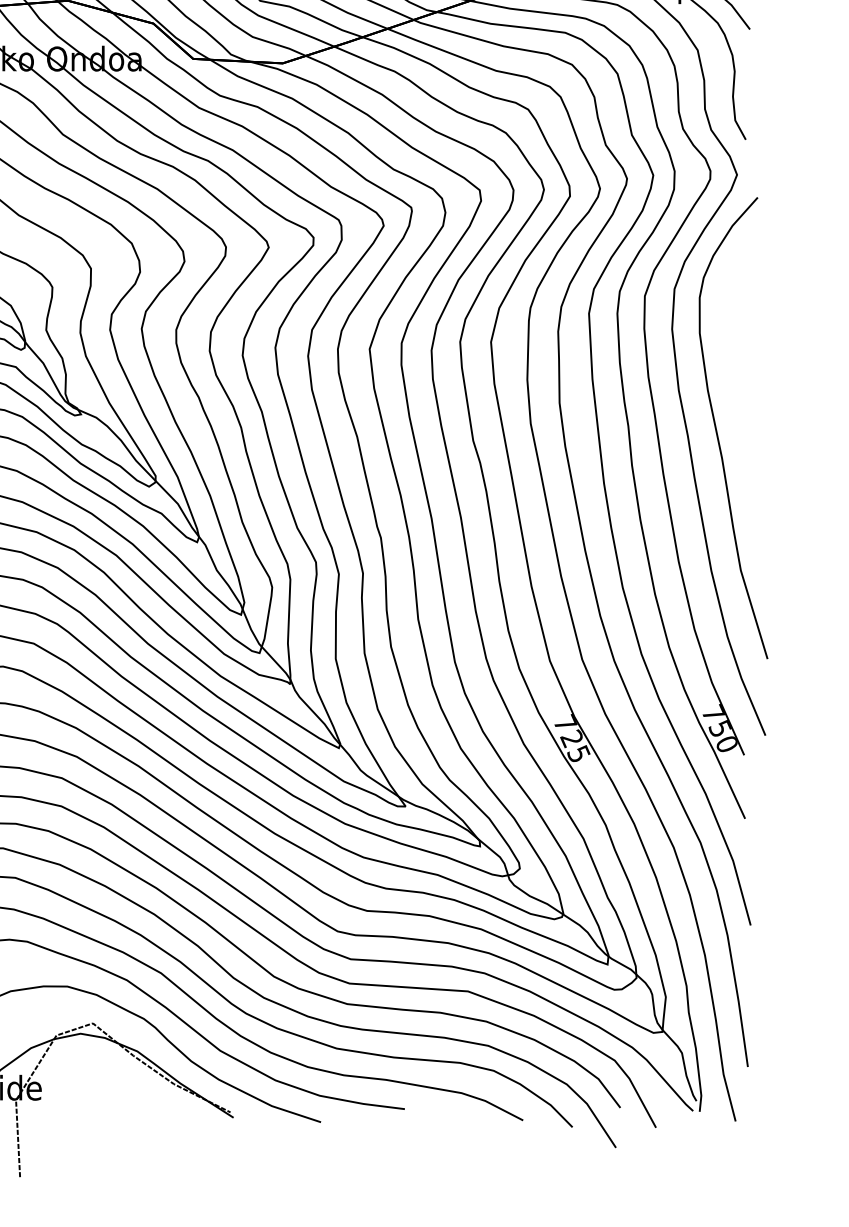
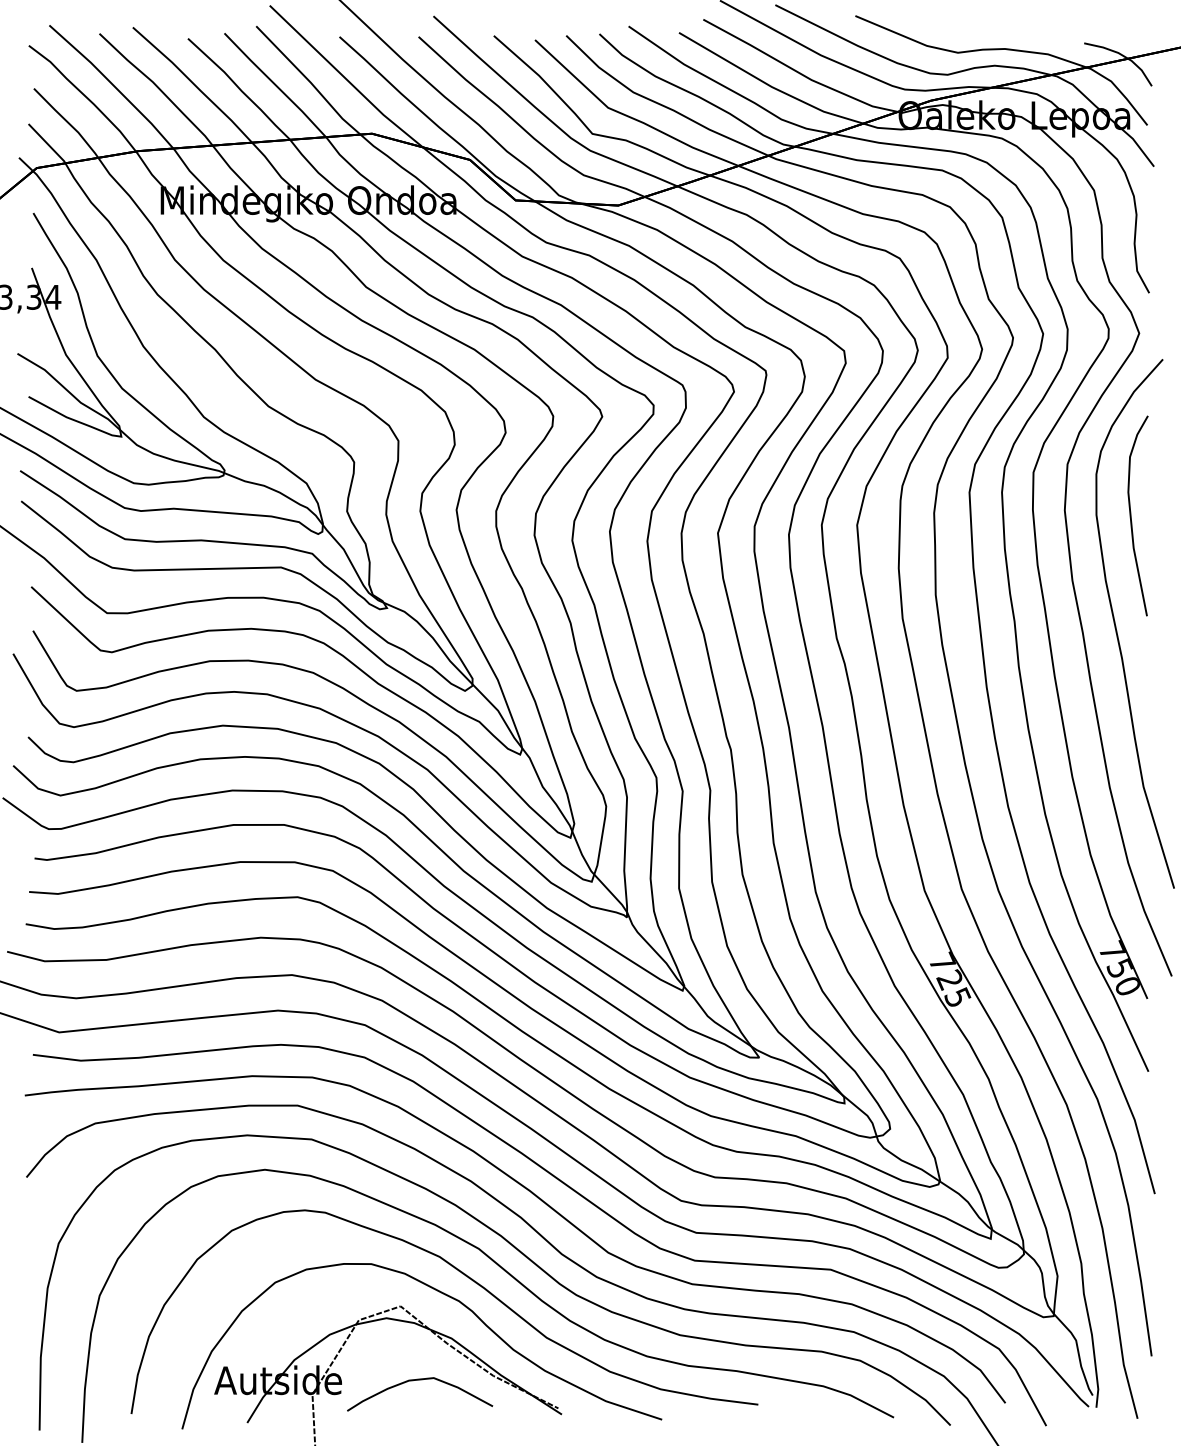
curve: (730, 333) -> (1131, 515), added
curve: (110, 1088) -> (420, 1380), added

